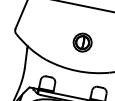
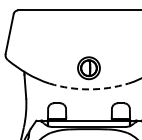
part: (82, 42) -> (88, 68), moved
arc: (76, 70) -> (88, 89), solid -> dashed

